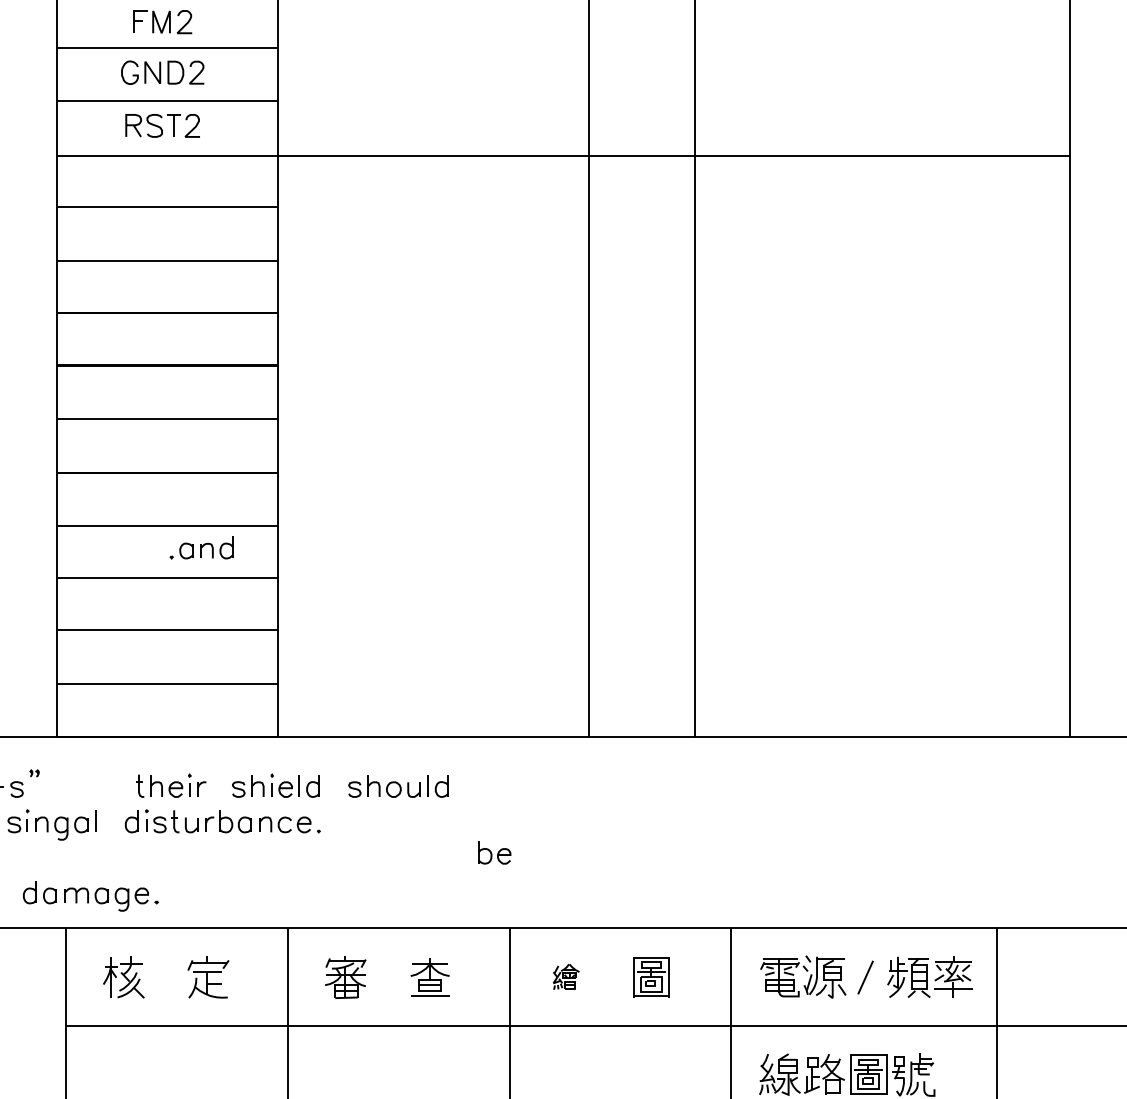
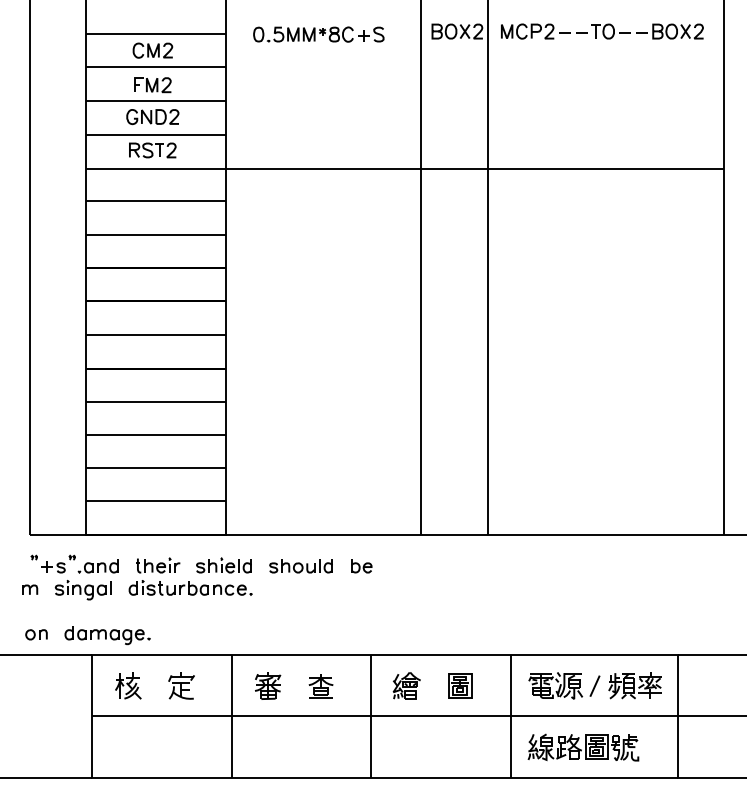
part: (200, 548) -> (97, 566), moved
part: (494, 854) -> (361, 566), moved
part: (565, 976) -> (406, 685), size x1.67

